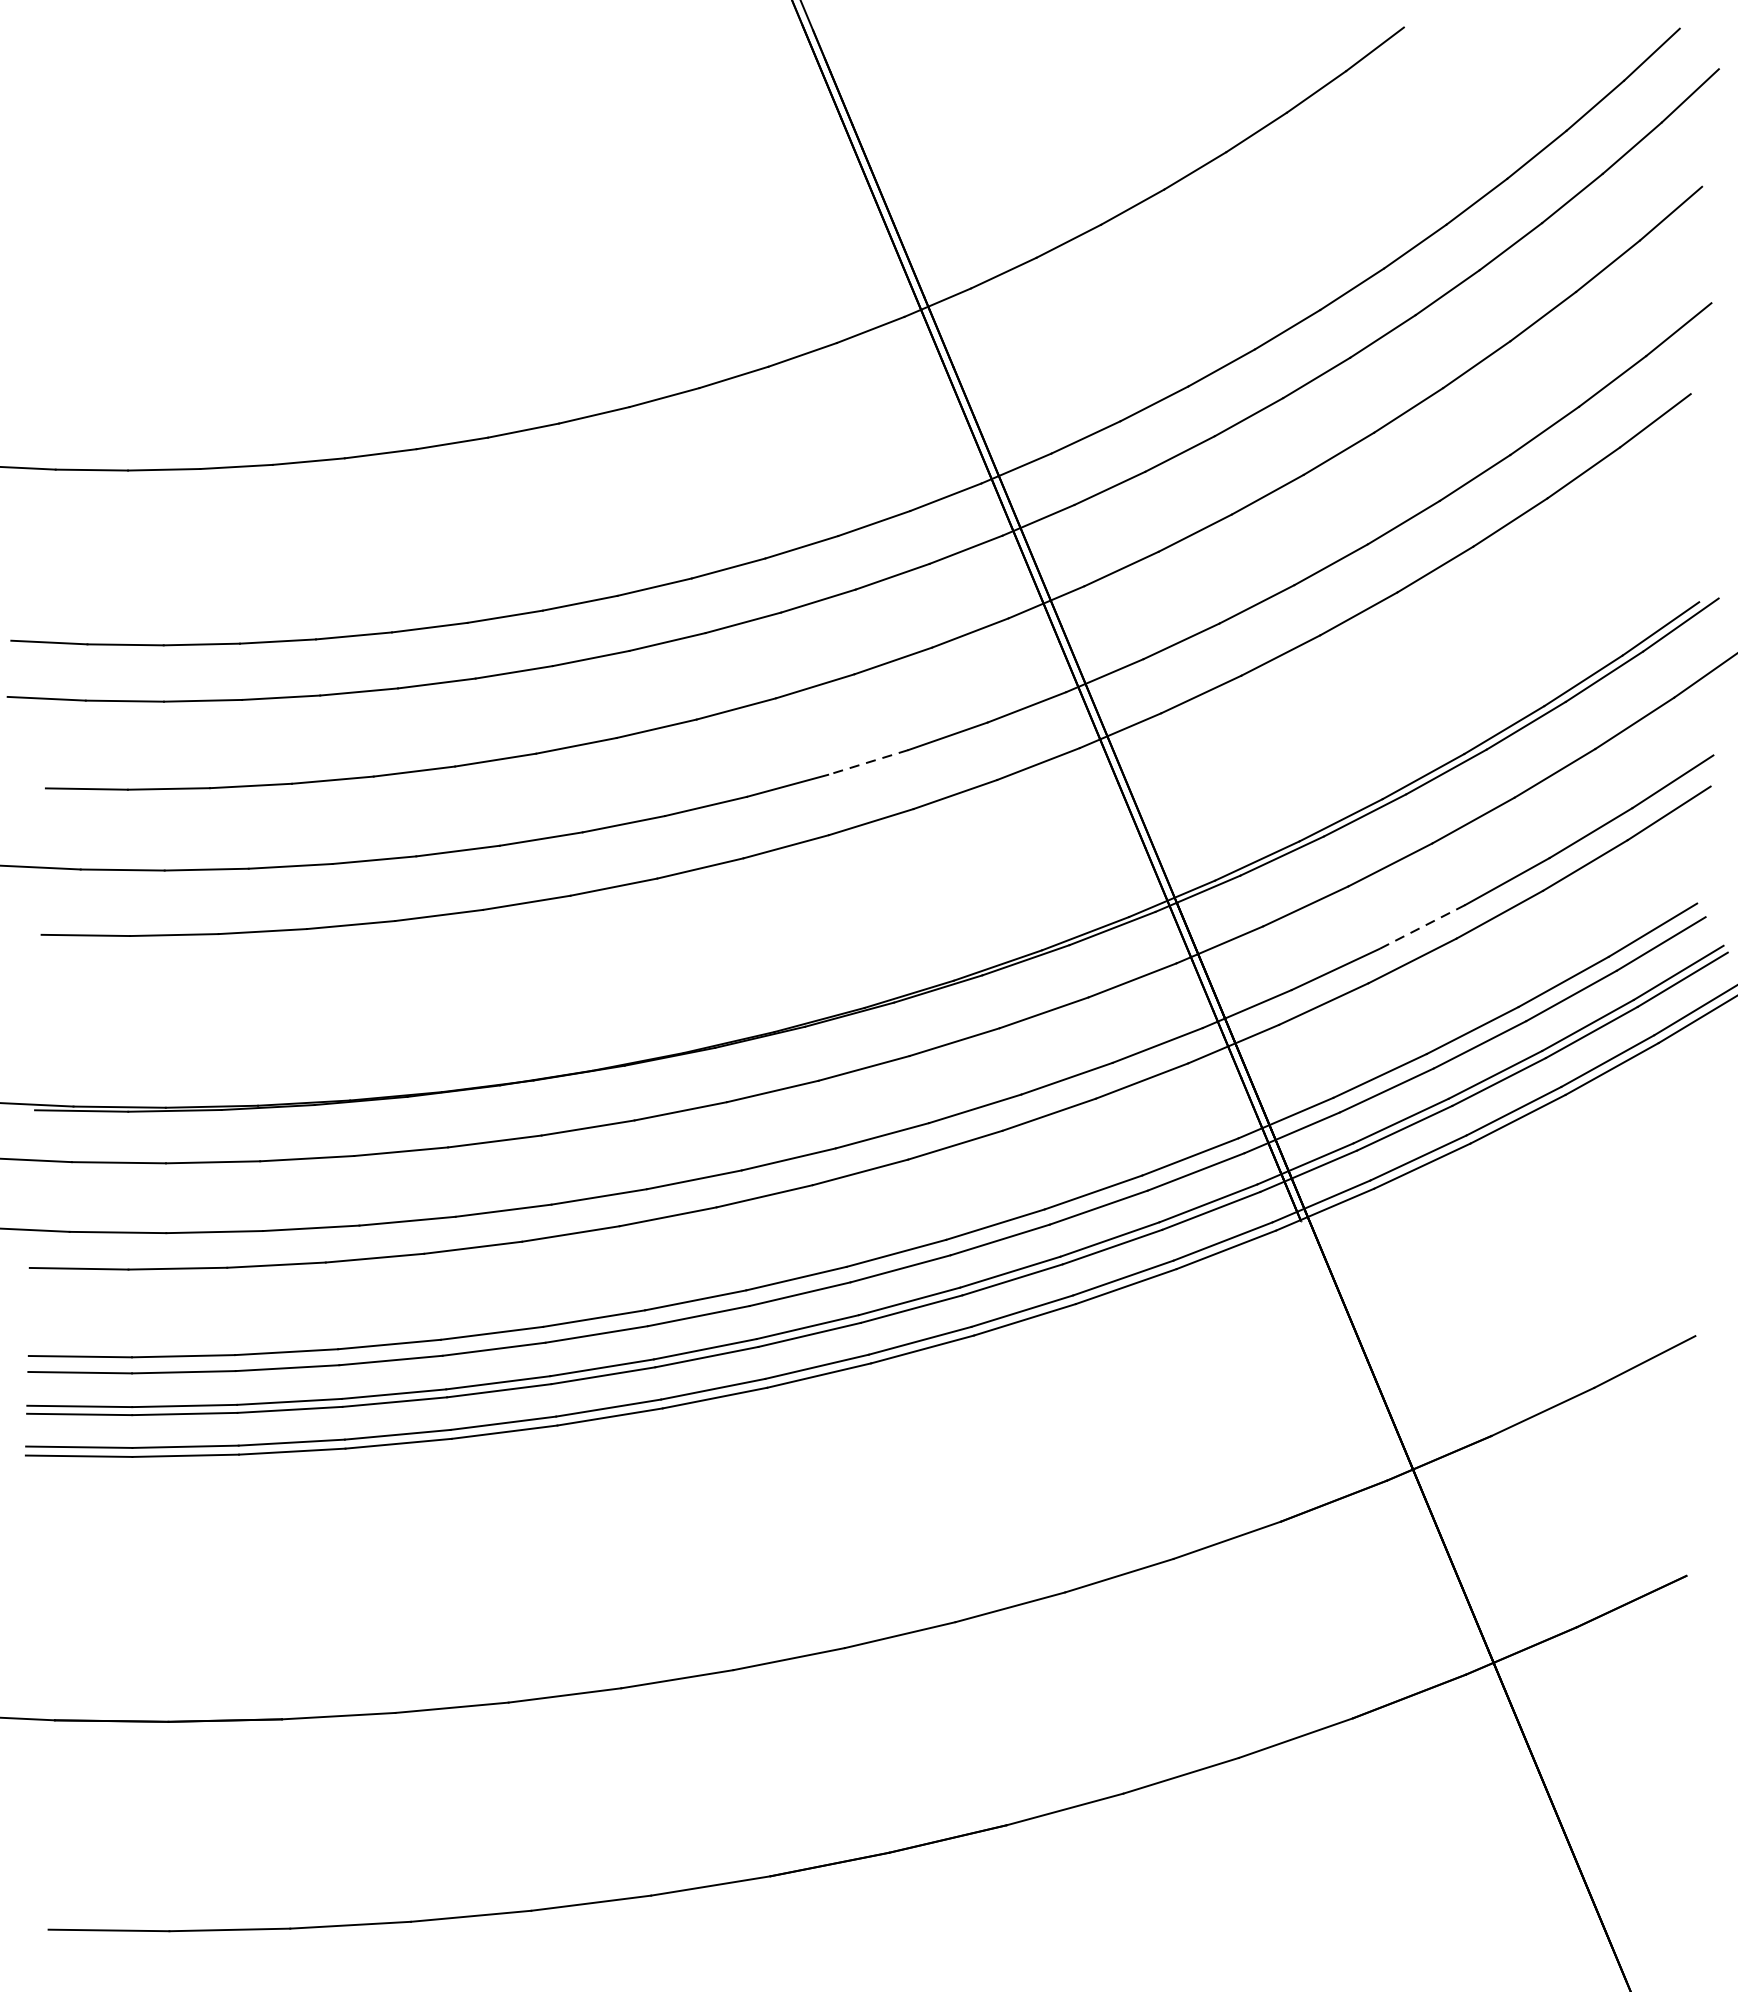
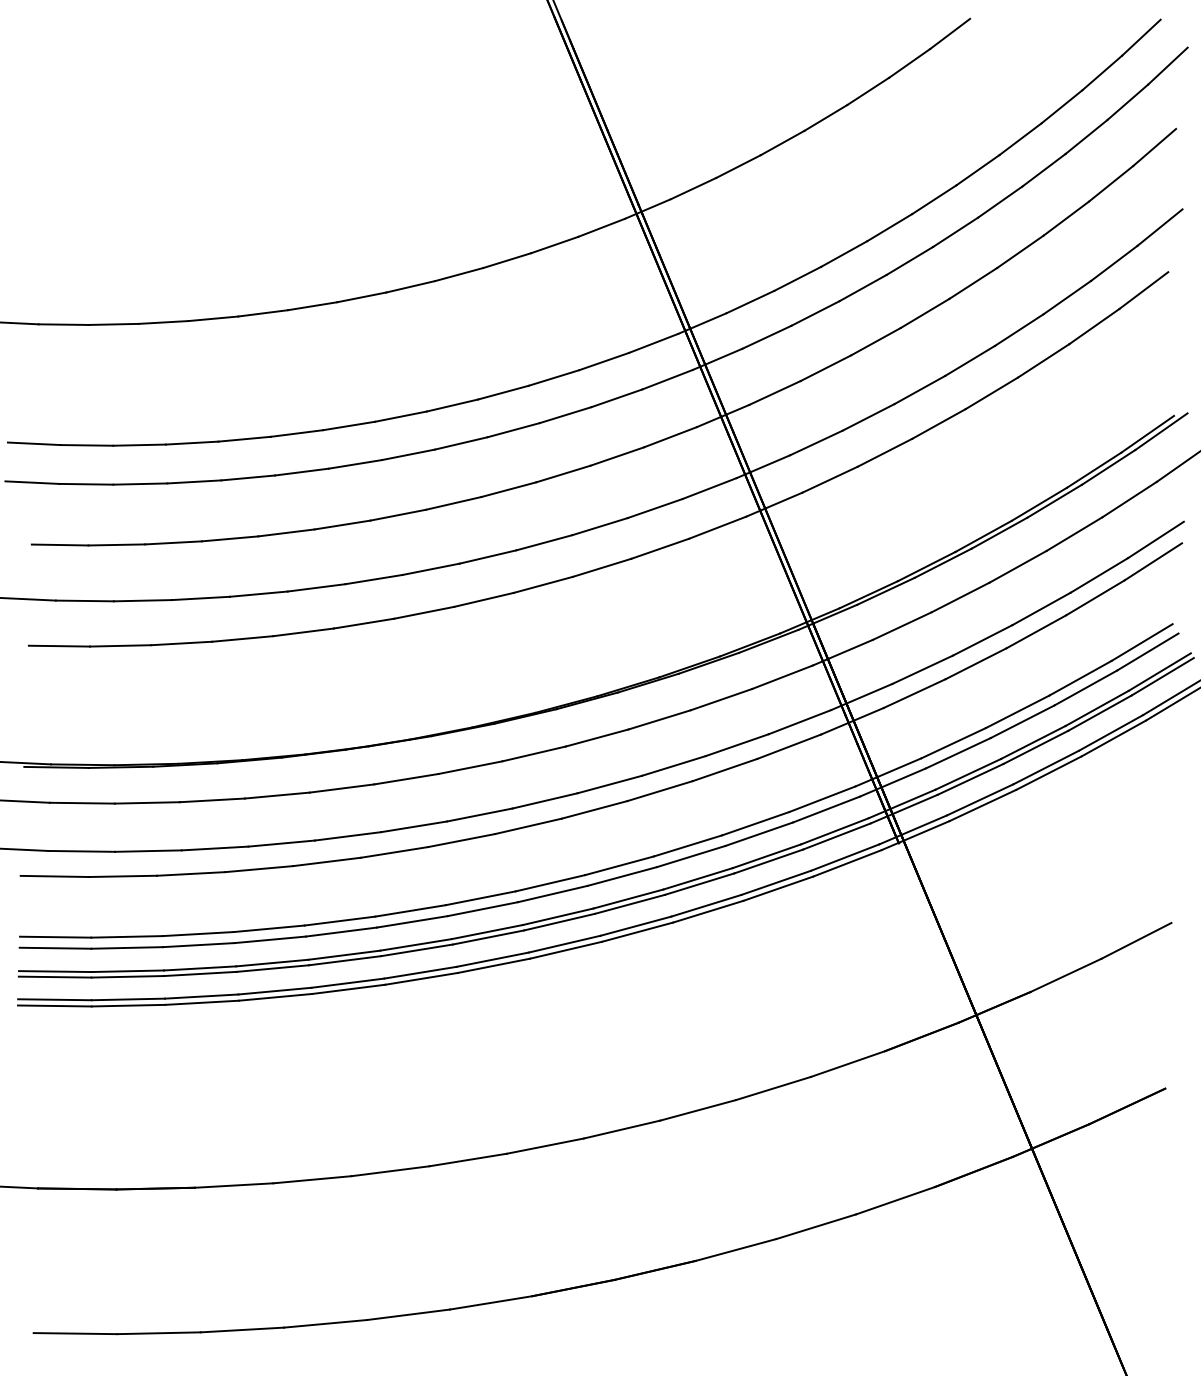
line: (867, 762) -> (599, 526), dashed -> solid
line: (1421, 927) -> (982, 640), dashed -> solid

